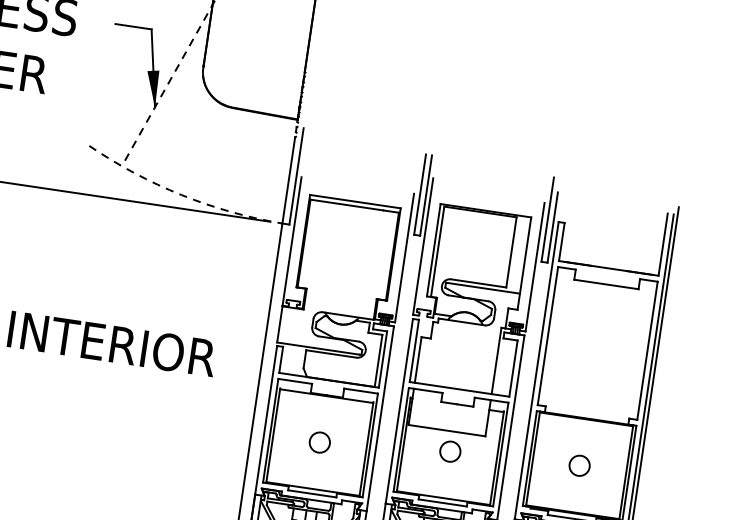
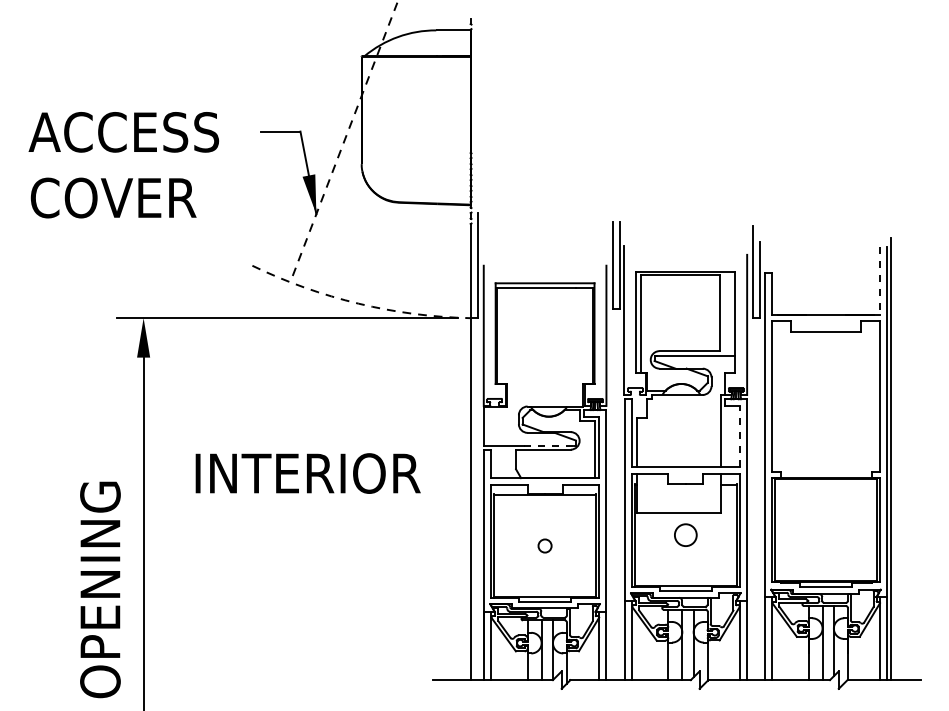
line: (663, 244) -> (880, 280), solid -> dashed
line: (336, 350) -> (548, 445), solid -> dashed
line: (513, 368) -> (740, 436), solid -> dashed
circle: (319, 442) -> (544, 545), size x0.6
circle: (579, 465) -> (825, 529), removed

